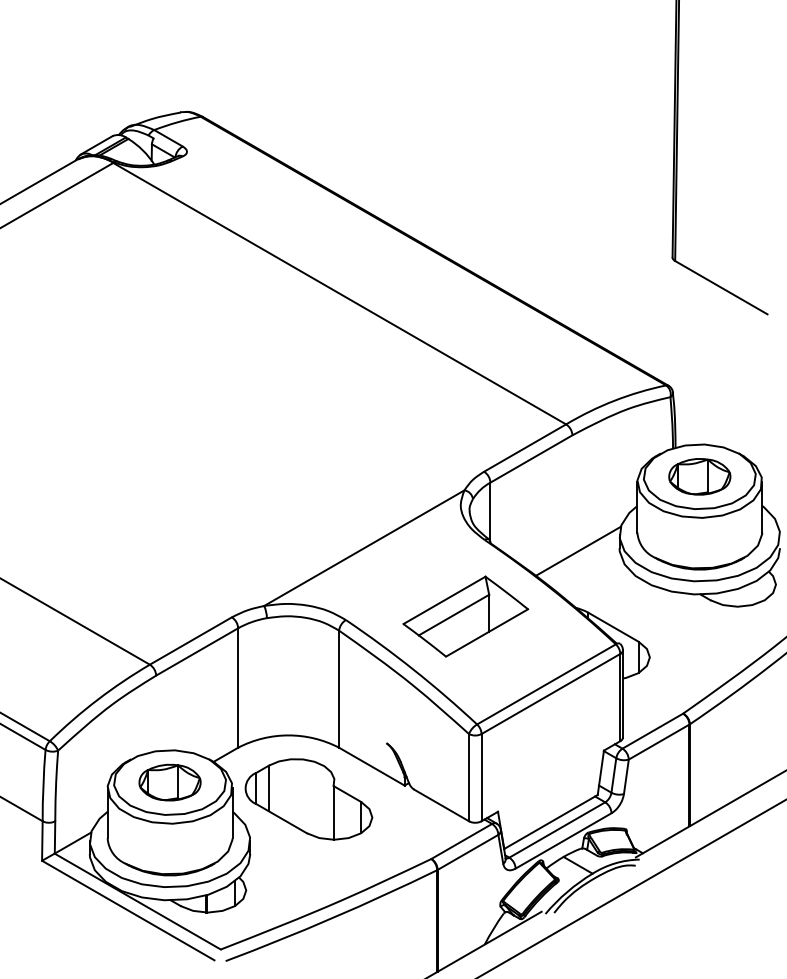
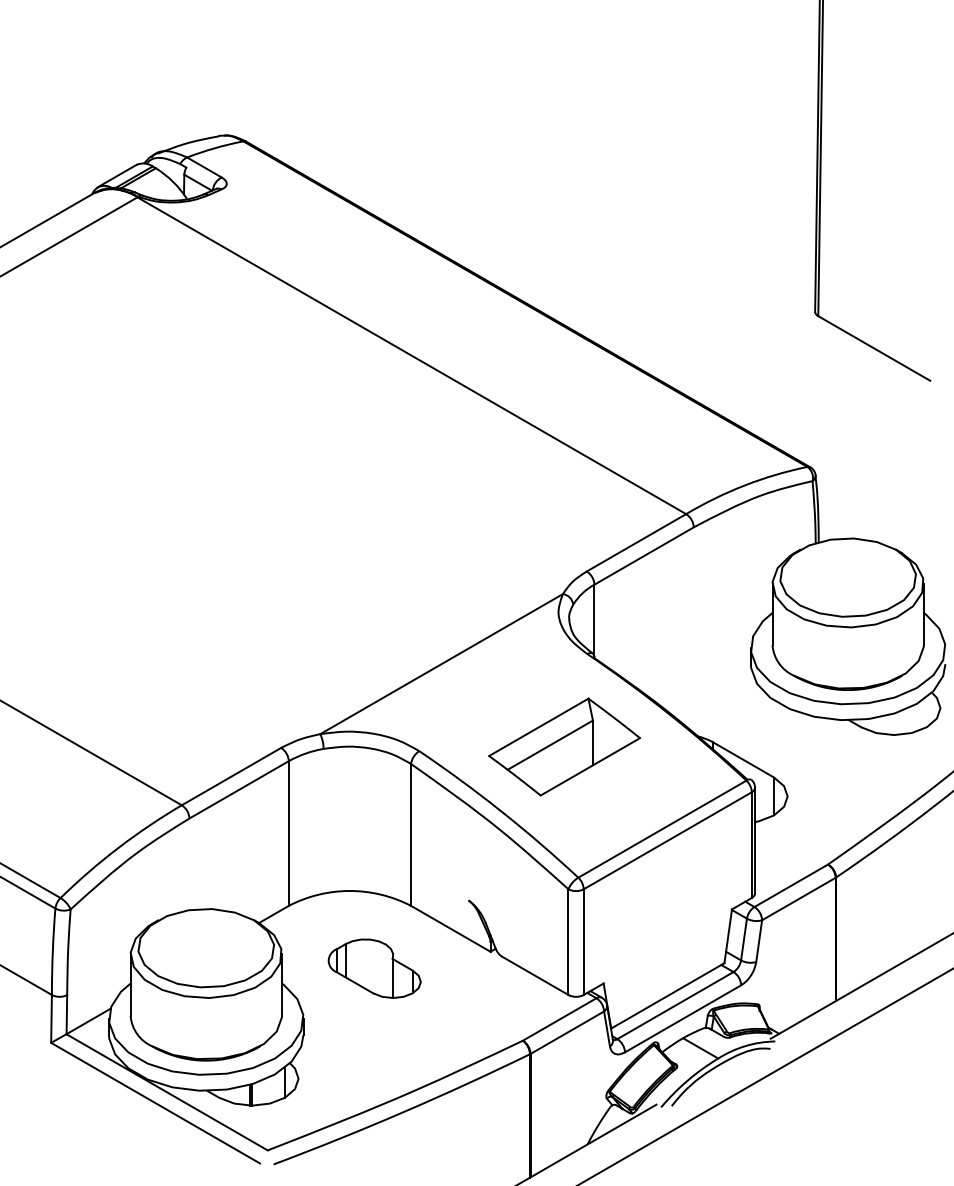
part: (700, 476) -> (848, 577), removed
line: (577, 550) -> (700, 667), removed
part: (170, 782) -> (206, 947), removed
part: (308, 799) -> (374, 968), size x0.6

